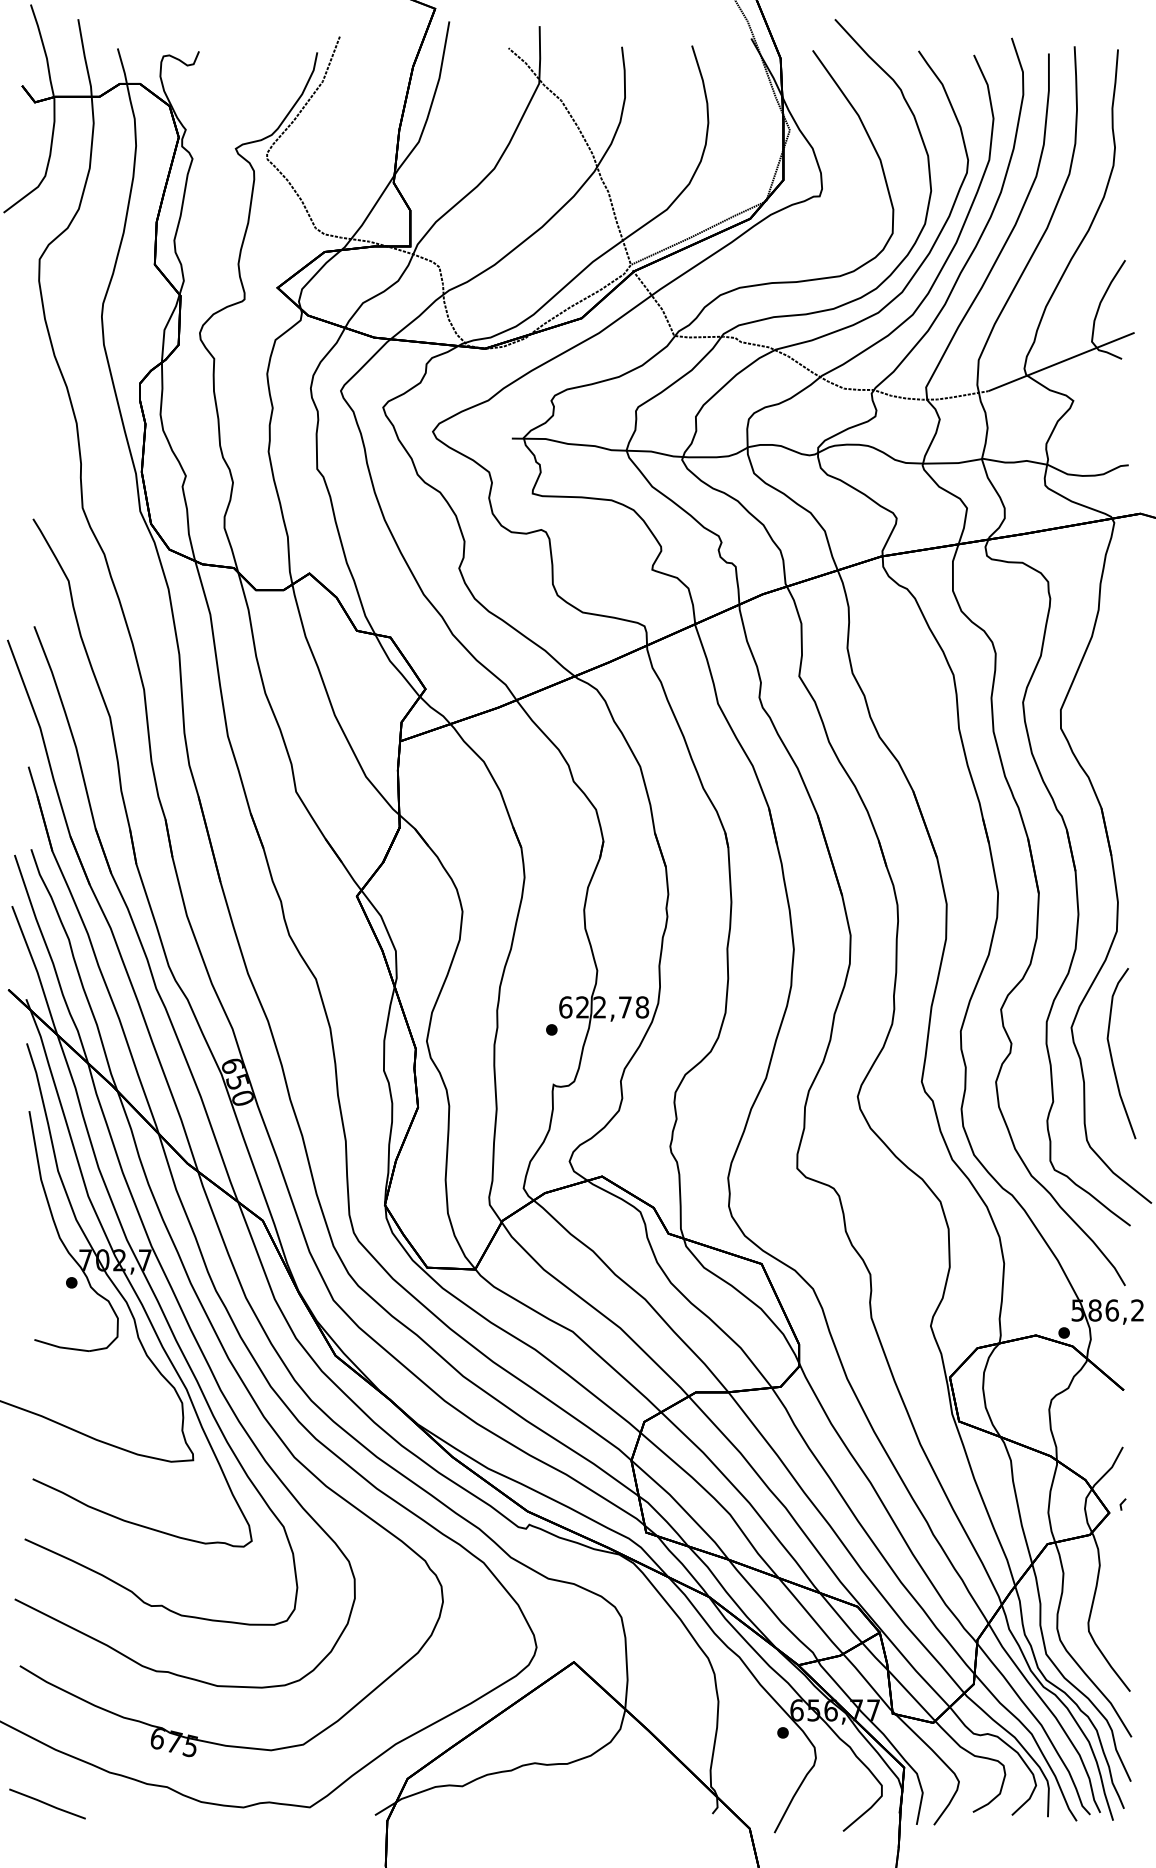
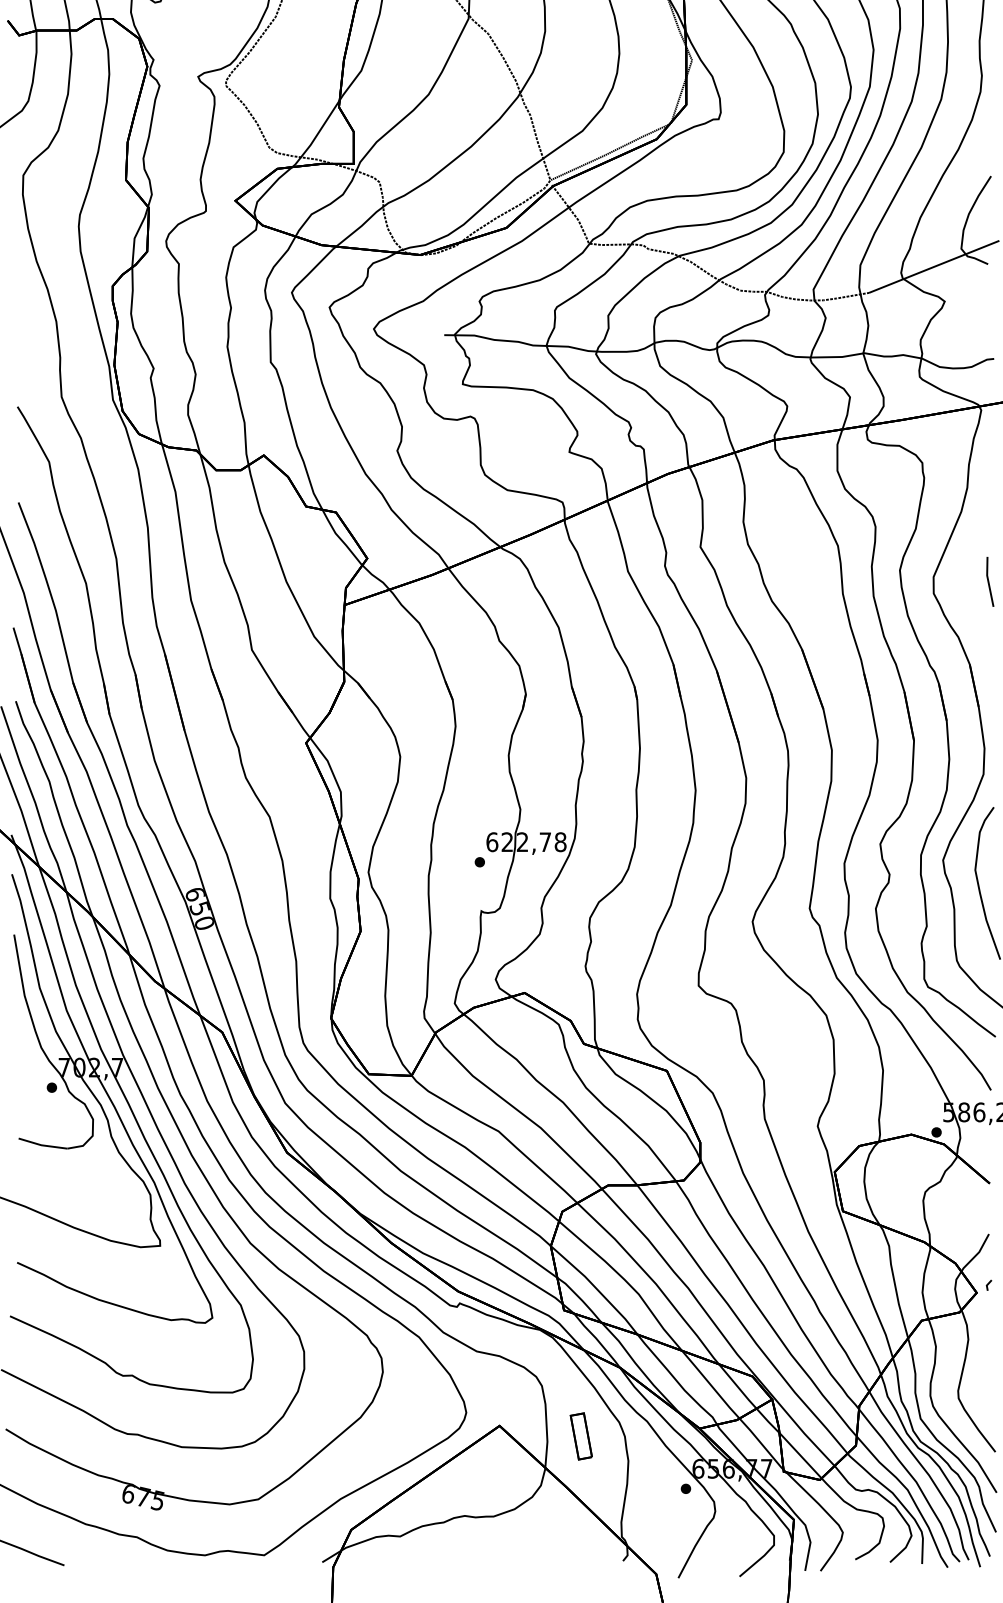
line: (1123, 715) -> (989, 581), added
part: (665, 1673) -> (581, 1435), added

